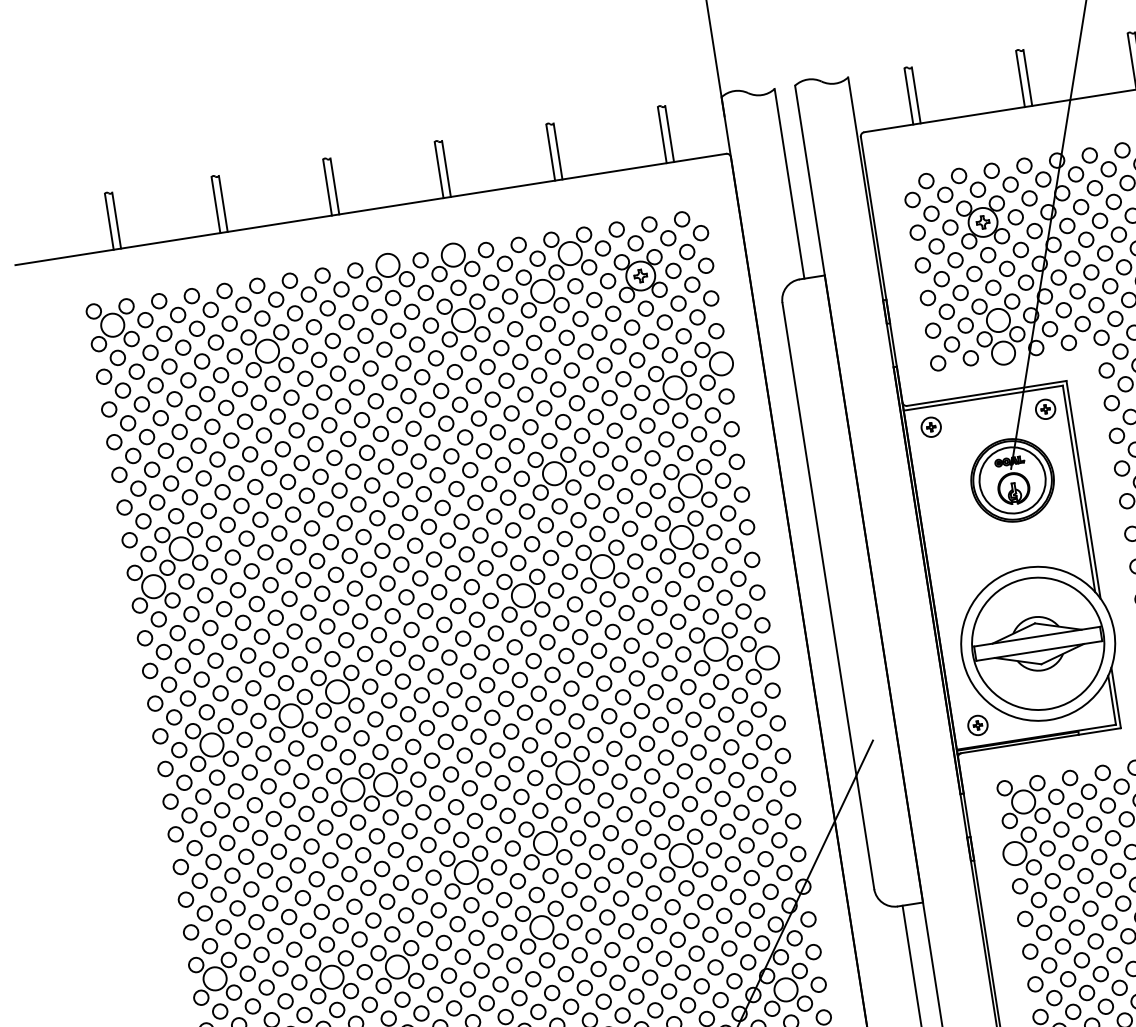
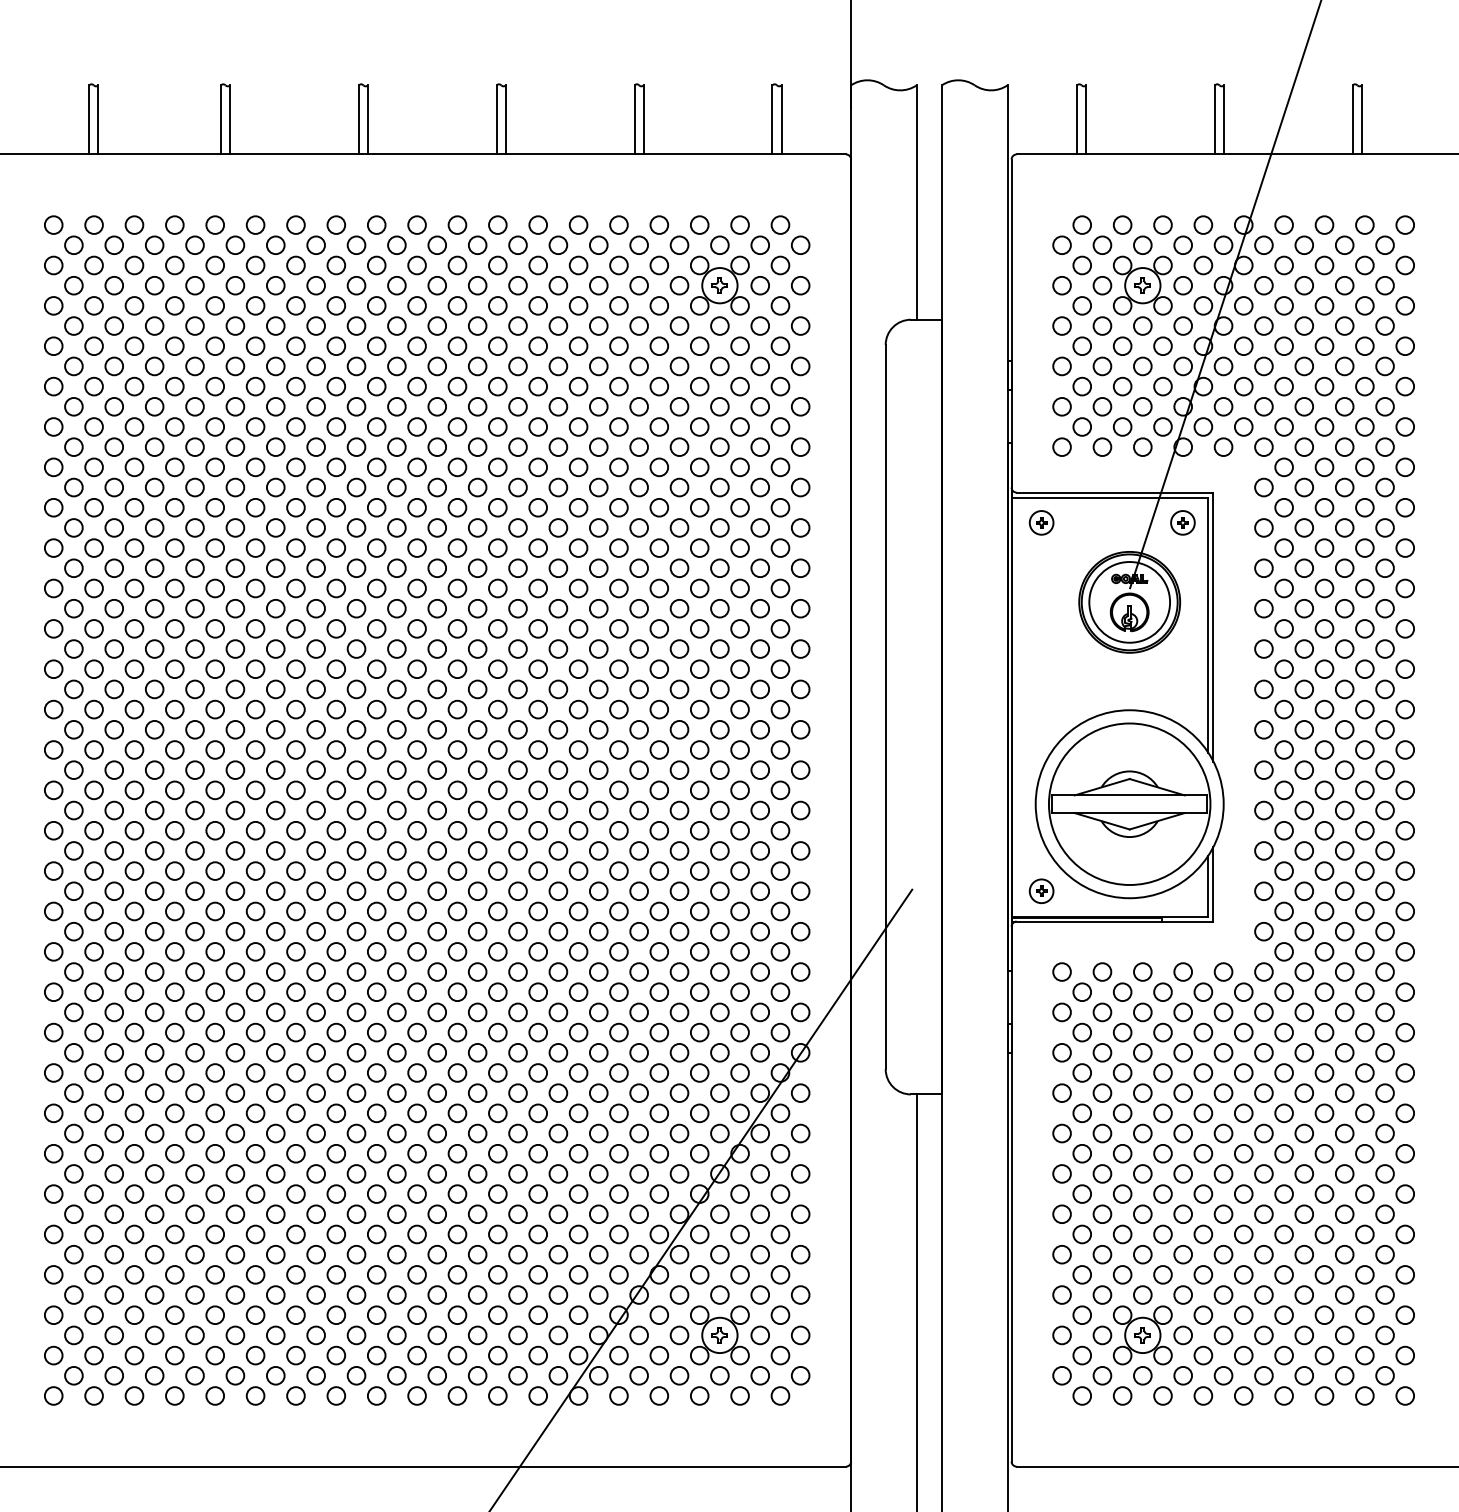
circle: (569, 253) -> (638, 245), size x0.62
circle: (452, 254) -> (497, 224), size x0.62
circle: (387, 264) -> (416, 224), size x0.62
circle: (542, 291) -> (598, 285), size x0.62
circle: (463, 320) -> (497, 305), size x0.62
circle: (998, 320) -> (1142, 406), size x0.62
circle: (112, 325) -> (73, 245), size x0.62
circle: (267, 350) -> (255, 305), size x0.62
circle: (1003, 353) -> (1142, 447), size x0.62
circle: (721, 363) -> (800, 406), size x0.62
circle: (674, 387) -> (739, 426), size x0.62
circle: (554, 473) -> (578, 507), size x0.62
circle: (689, 485) -> (739, 547), size x0.62
circle: (681, 537) -> (719, 608), size x0.62
circle: (181, 548) -> (114, 527), size x0.62
circle: (602, 566) -> (618, 628), size x0.62
circle: (153, 586) -> (73, 568), size x0.62
circle: (522, 595) -> (517, 648), size x0.62
circle: (715, 648) -> (739, 749), size x0.62
circle: (767, 658) -> (800, 770), size x0.62
circle: (337, 691) -> (275, 729), size x0.62
circle: (291, 715) -> (215, 749), size x0.62
circle: (212, 745) -> (114, 770), size x0.62
circle: (568, 772) -> (538, 870), size x0.62
circle: (385, 784) -> (316, 850), size x0.62
circle: (352, 789) -> (275, 850), size x0.62
circle: (1023, 802) -> (1082, 992), size x0.62
circle: (545, 843) -> (497, 951), size x0.62
circle: (1014, 853) -> (1061, 1052), size x0.62
circle: (681, 855) -> (659, 992), size x0.62
circle: (465, 872) -> (396, 971), size x0.62
circle: (541, 927) -> (477, 1052), size x0.62
circle: (396, 966) -> (295, 1072), size x0.62
circle: (332, 976) -> (215, 1072), size x0.62
circle: (214, 978) -> (73, 1052), size x0.62
circle: (786, 989) -> (760, 1173), size x0.62

